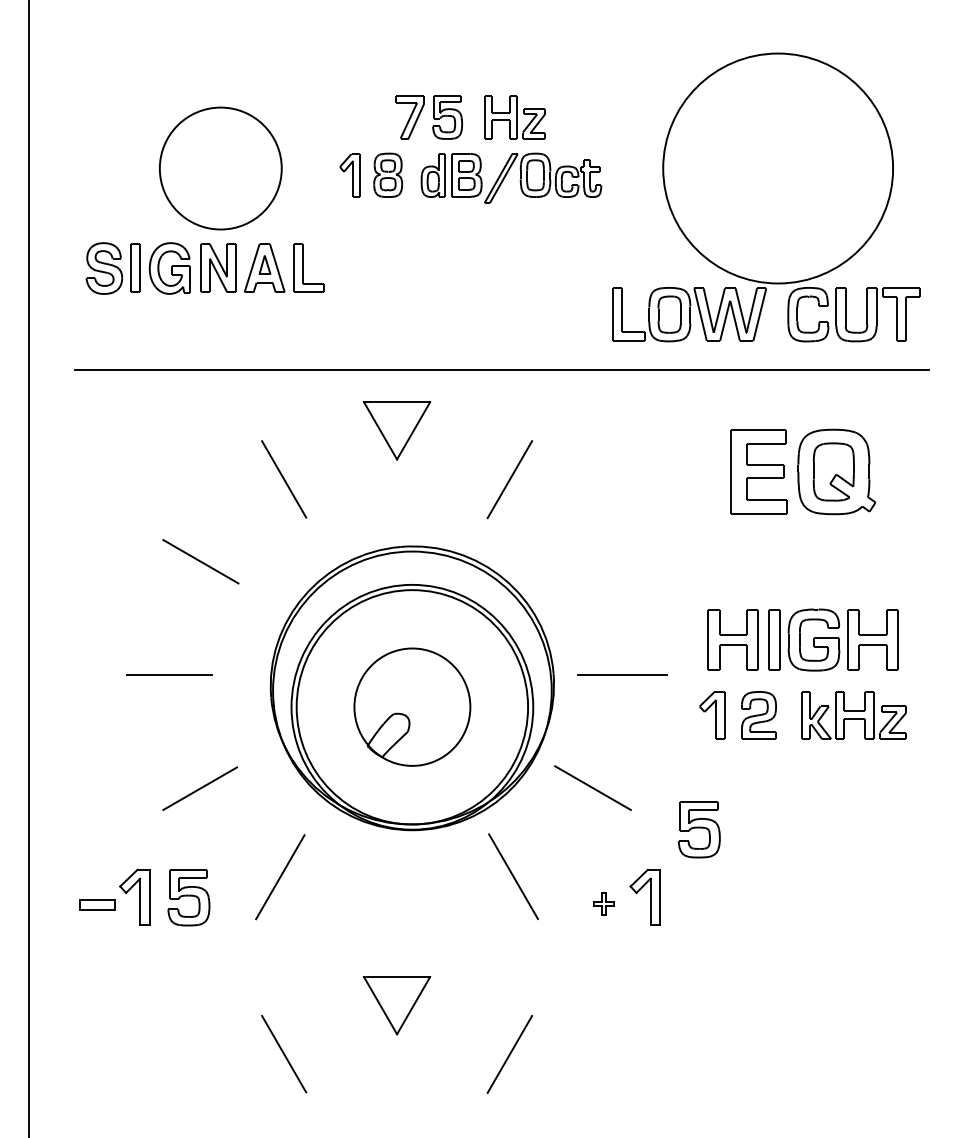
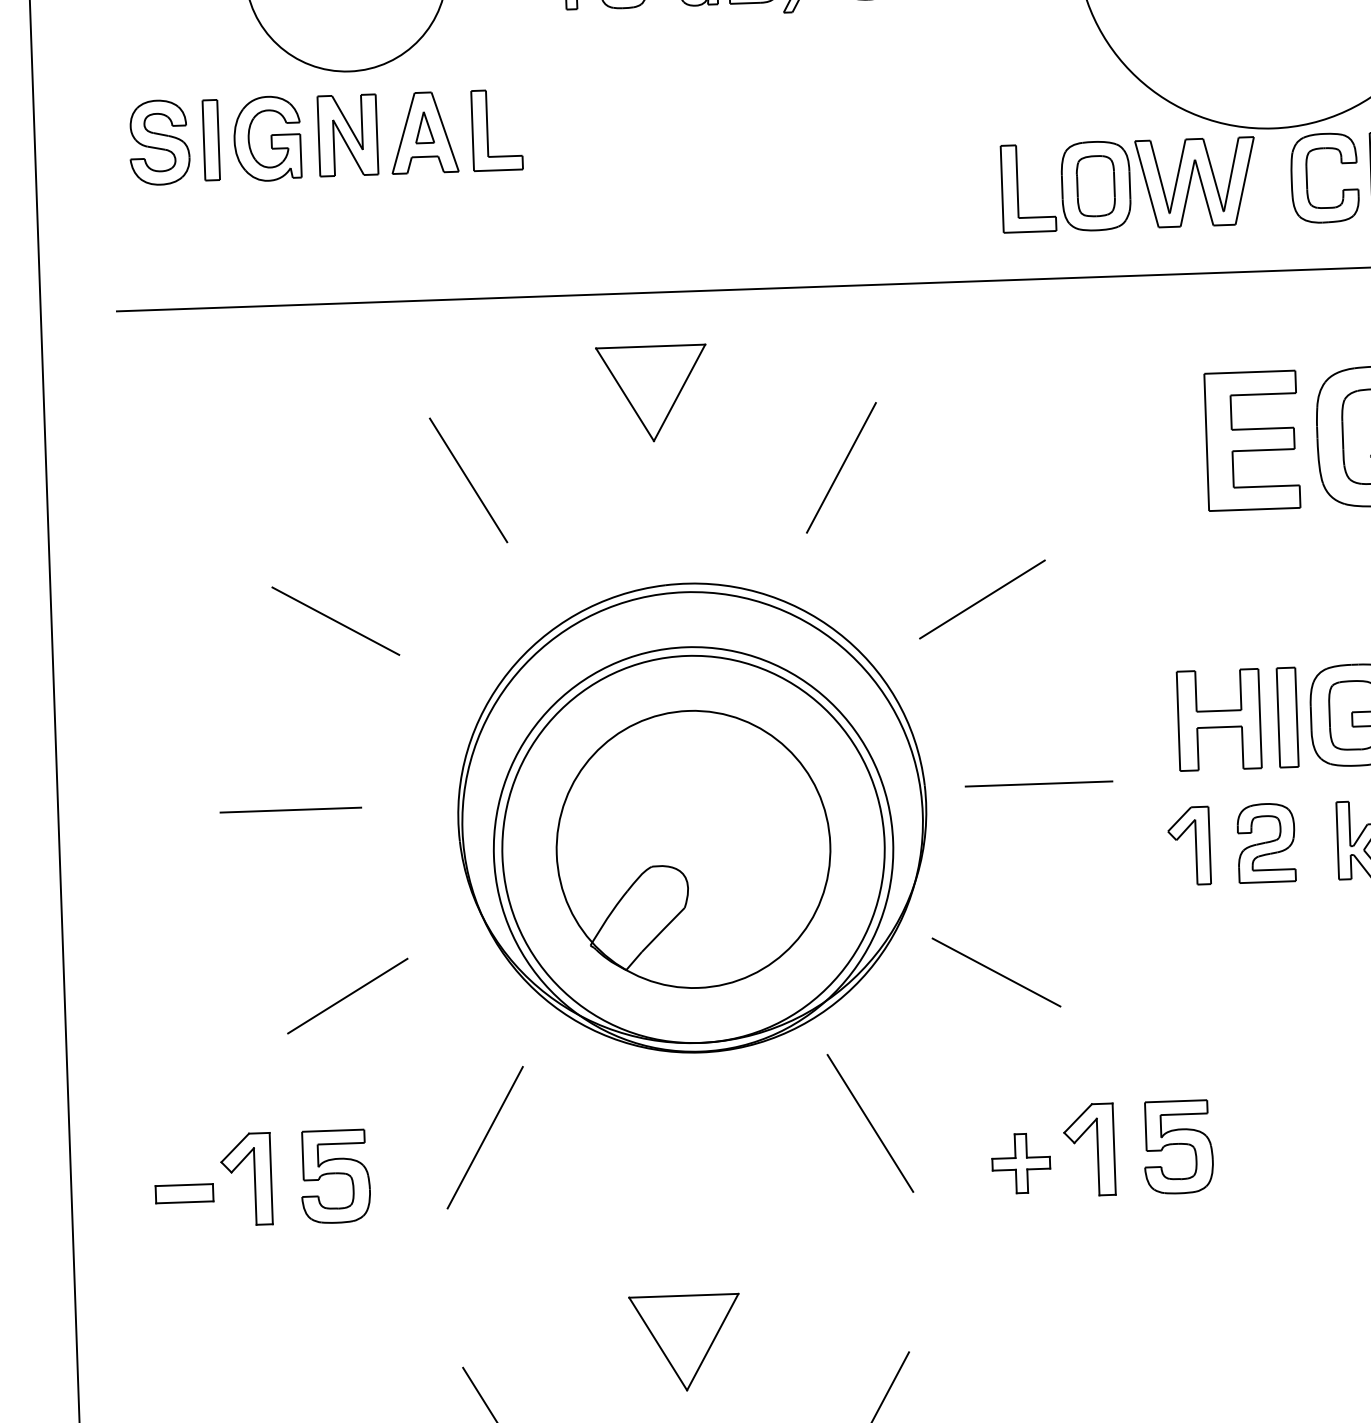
line: (591, 561) -> (980, 598), added
part: (412, 706) -> (693, 848), size x1.43
part: (699, 829) -> (1178, 1147), moved
part: (603, 903) -> (1020, 1162), size x1.67

